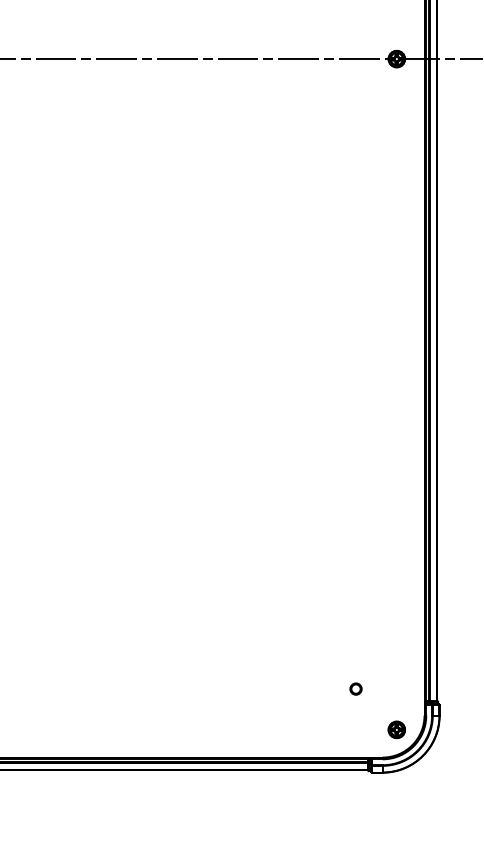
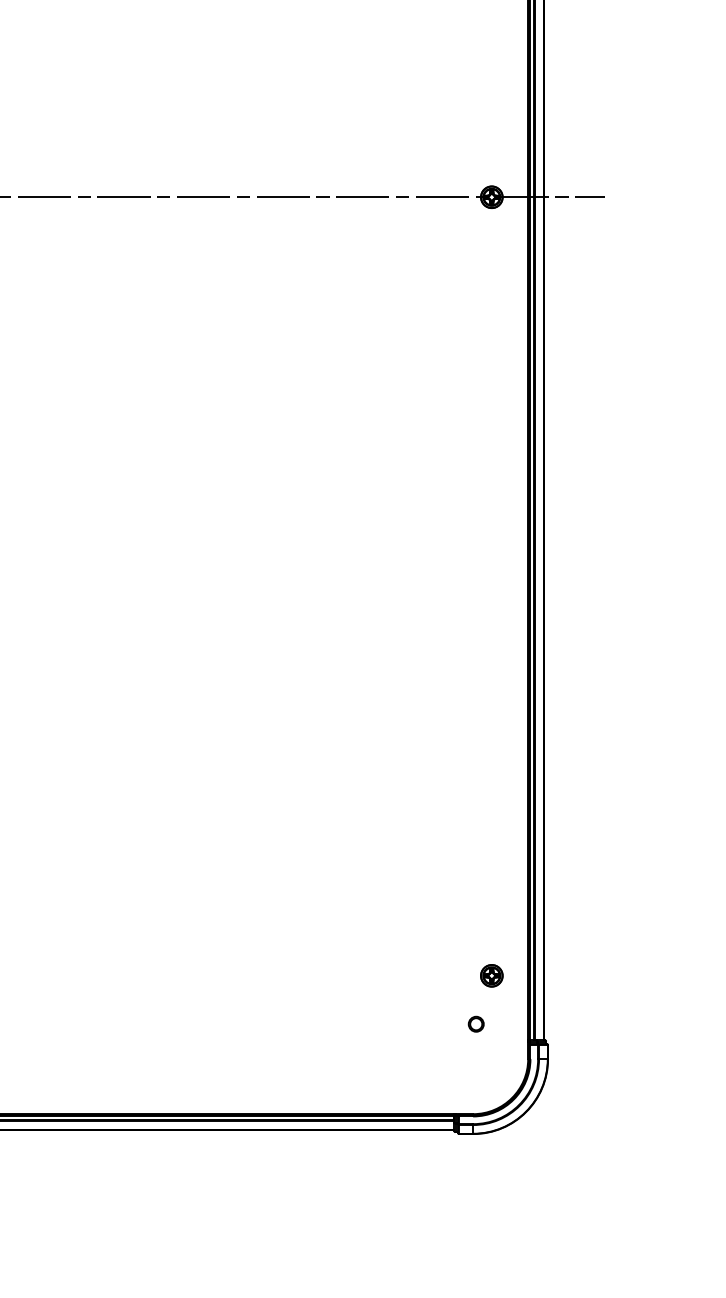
part: (355, 688) -> (475, 1023), moved
part: (396, 729) -> (491, 975), moved

